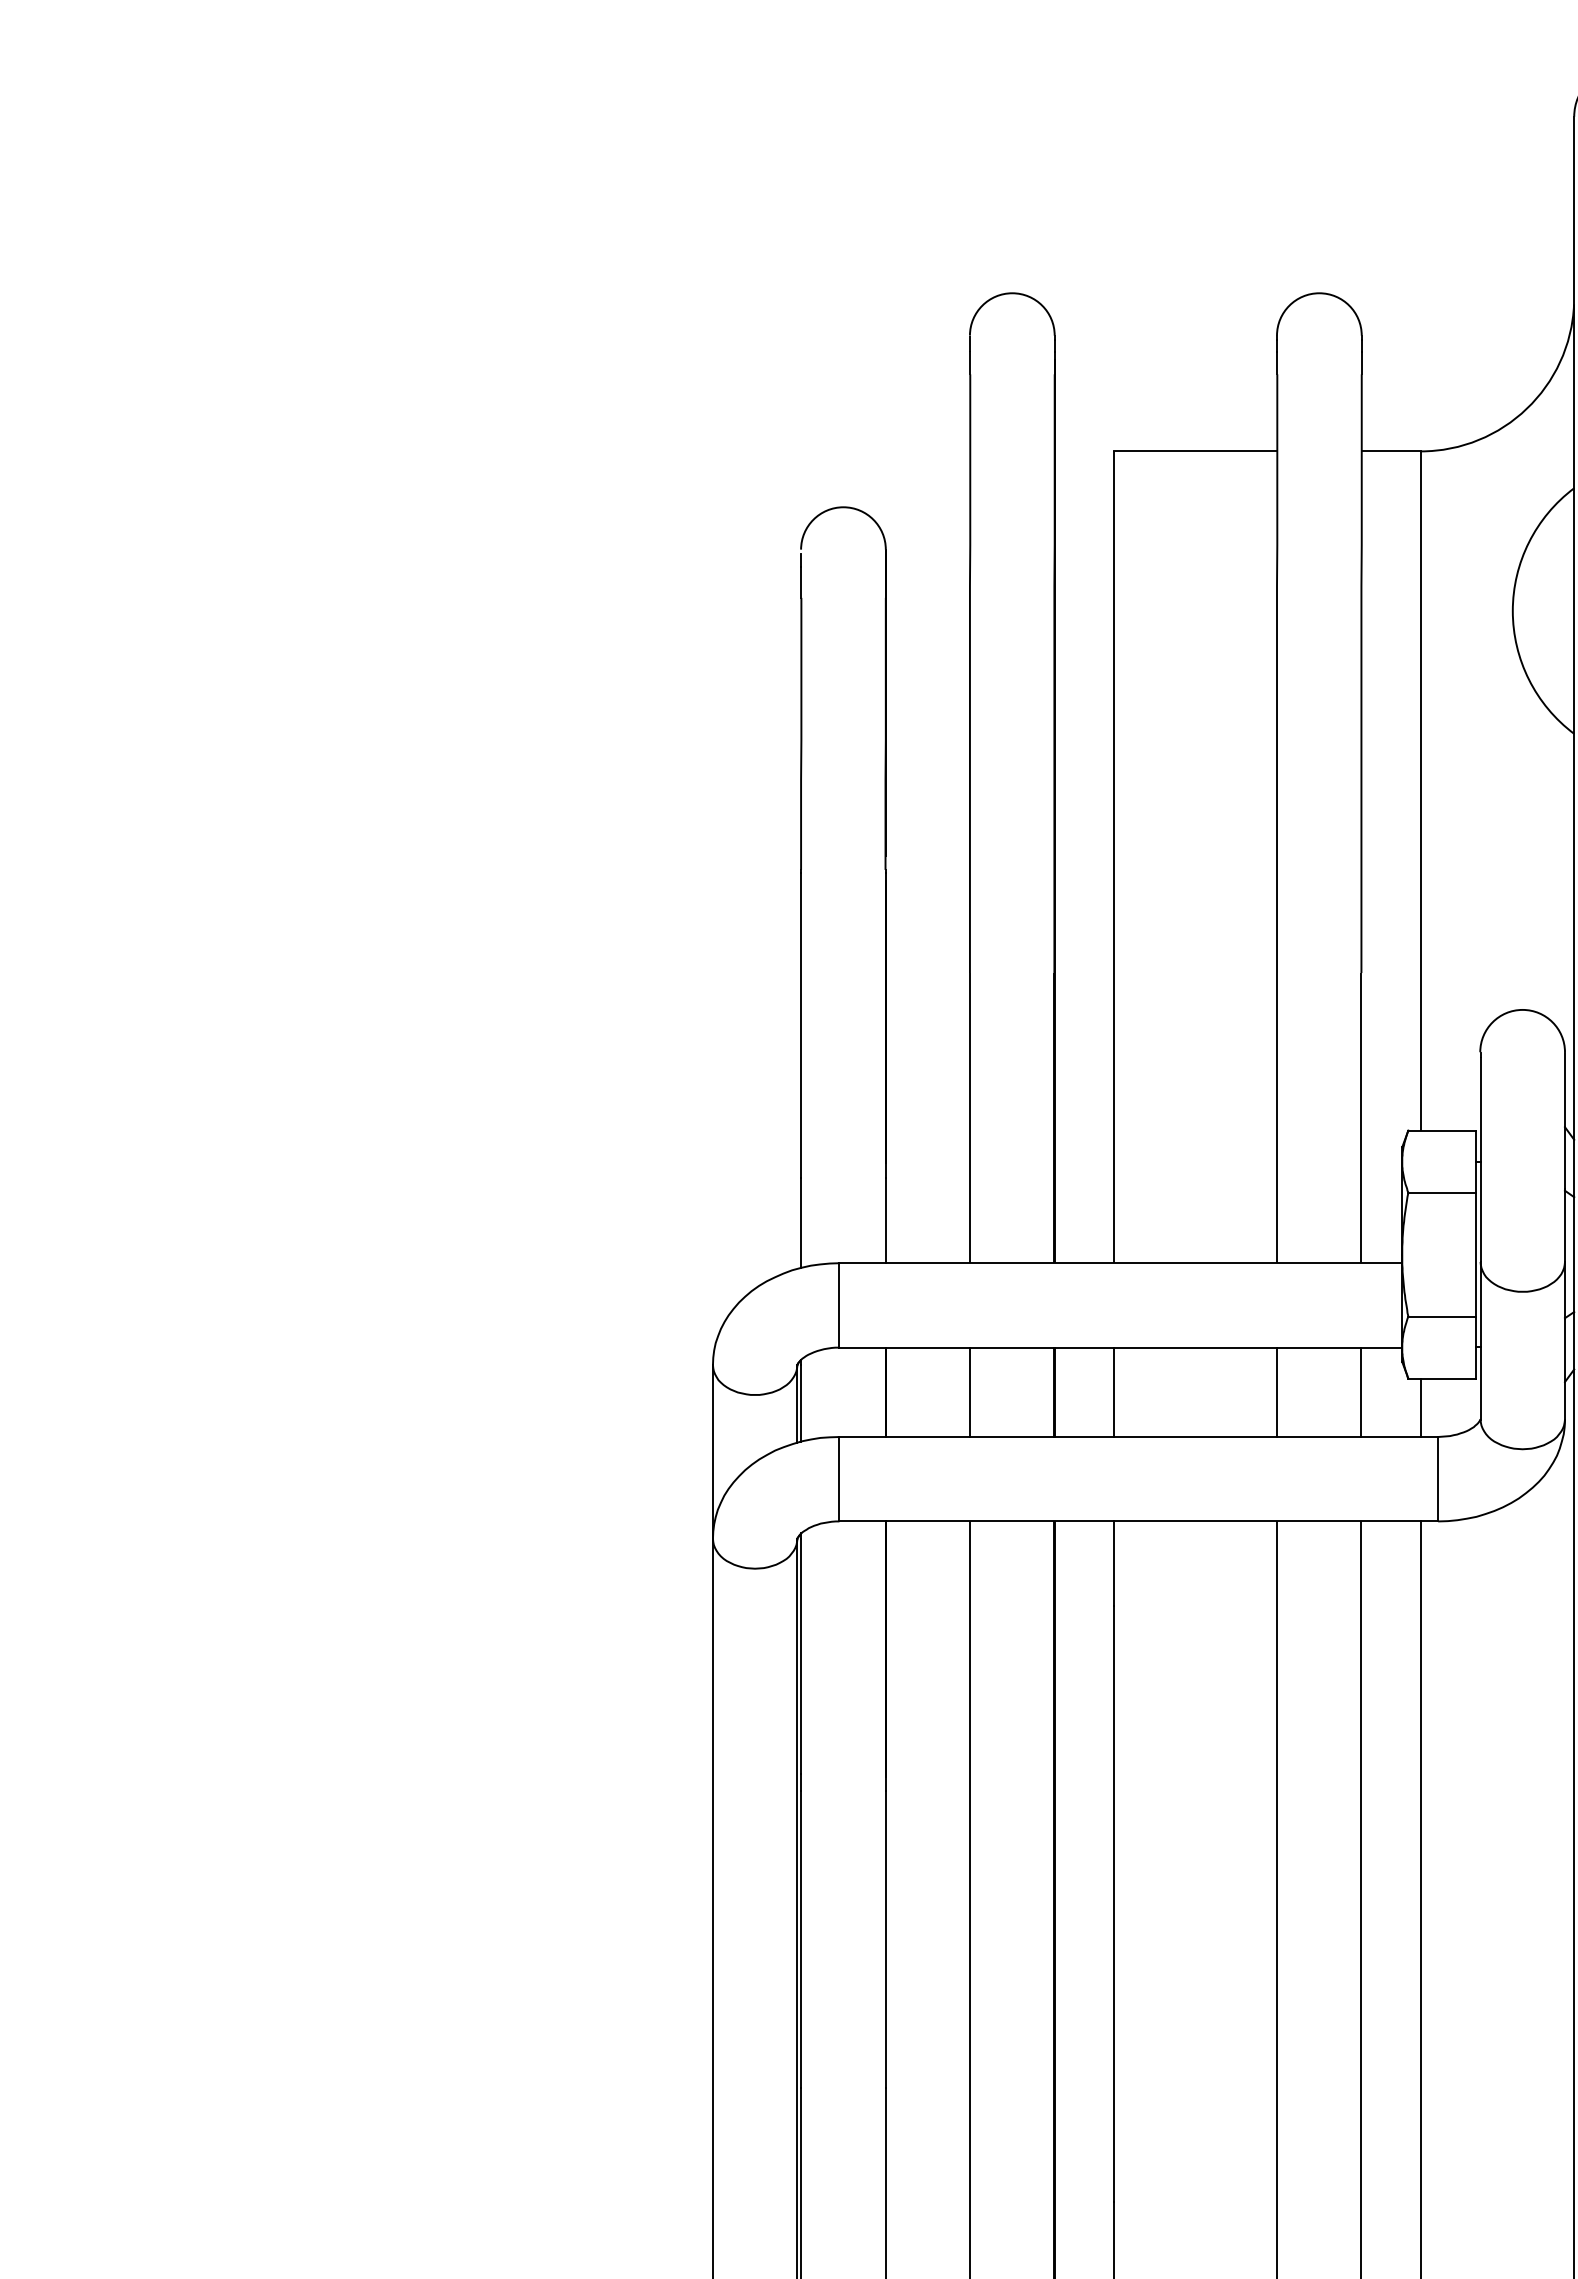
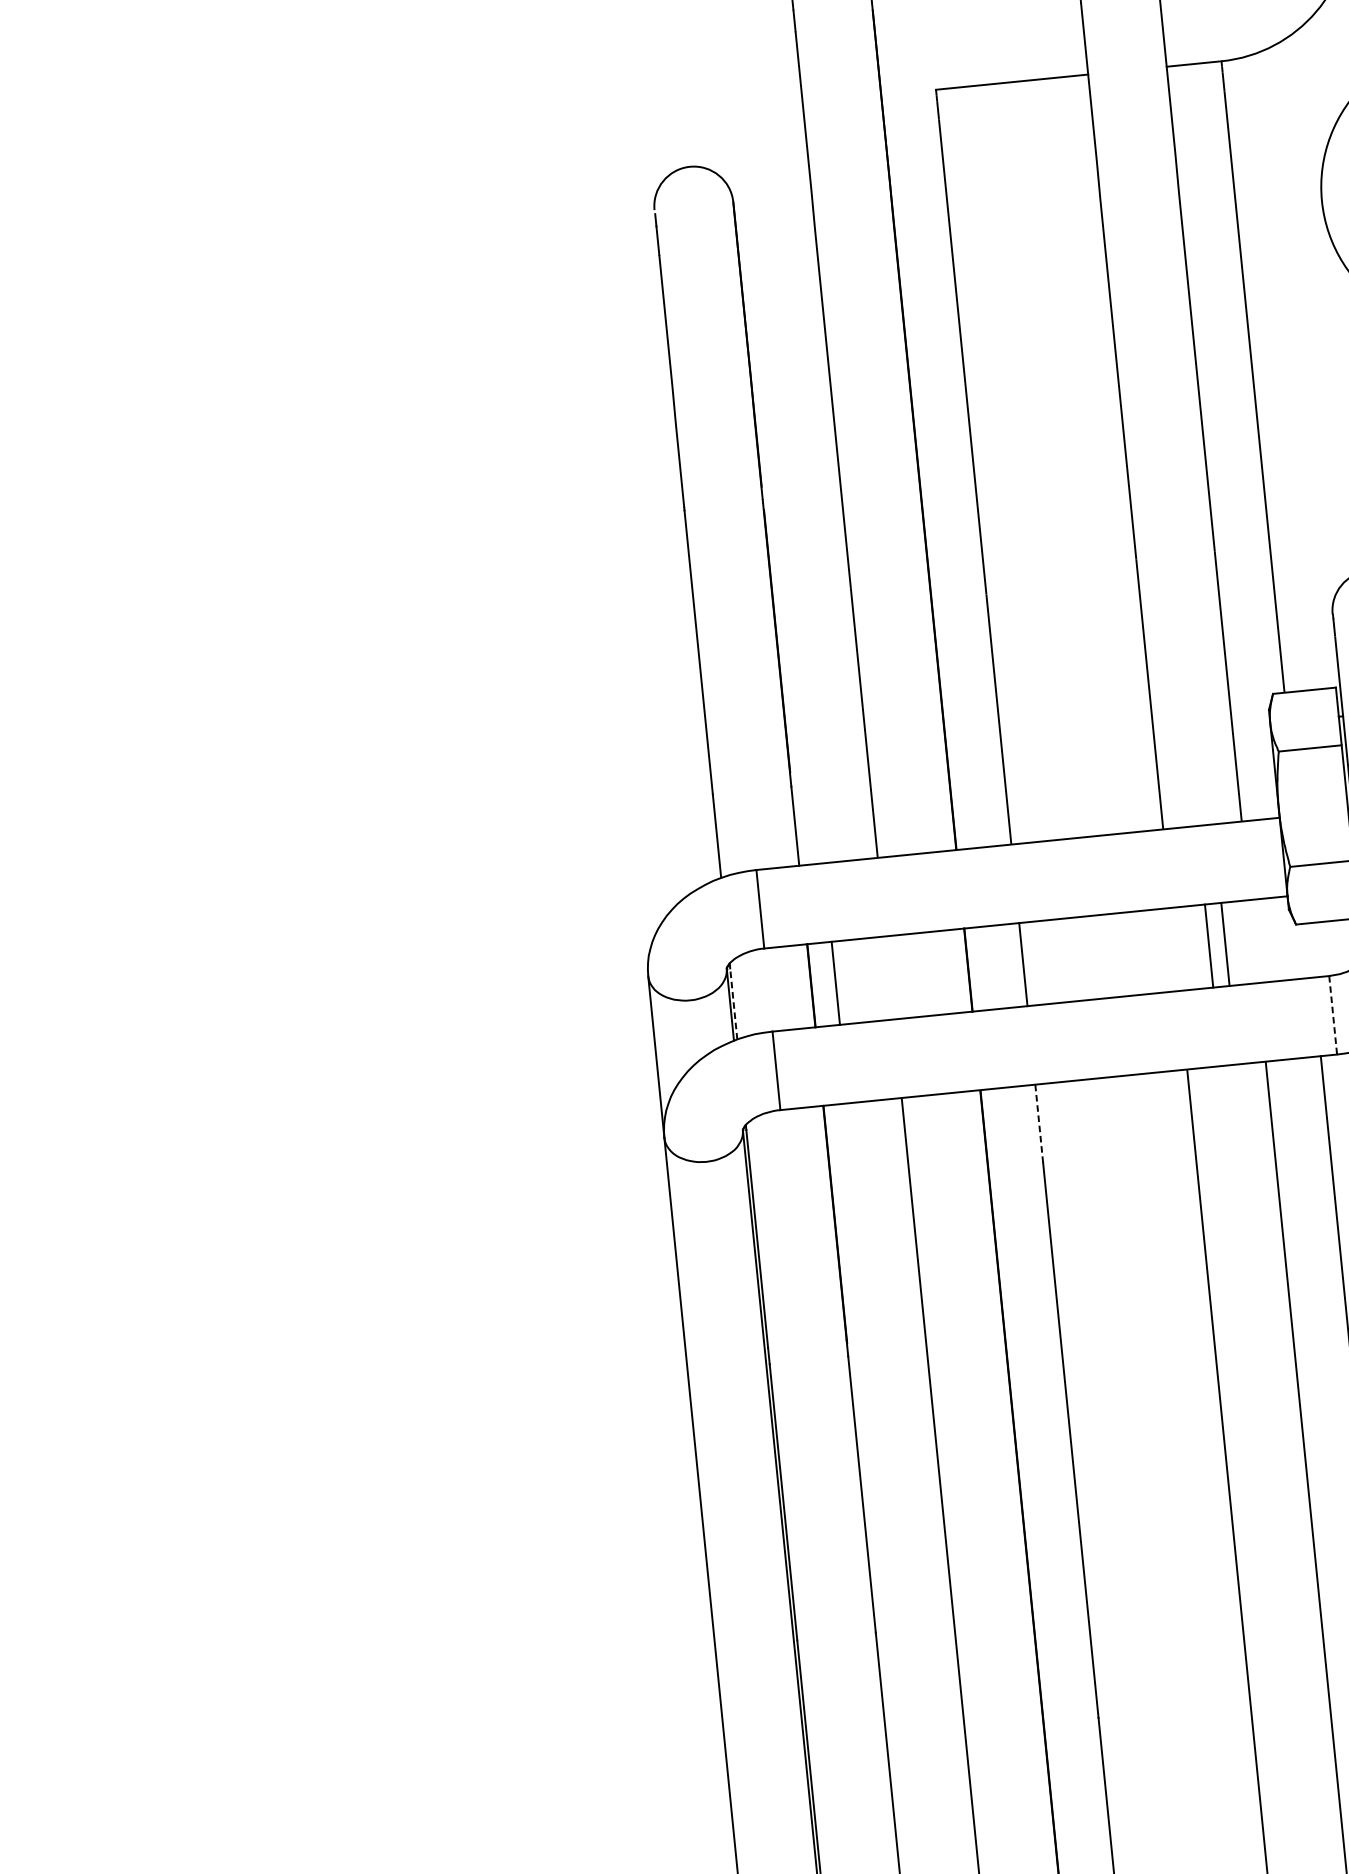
line: (969, 1392) -> (835, 983), moved
line: (1277, 1392) -> (1225, 944), moved
line: (1361, 1392) -> (1209, 946), moved
line: (801, 1402) -> (734, 1003), solid -> dashed
line: (1420, 1407) -> (1310, 950), removed
line: (1438, 1479) -> (1333, 1015), solid -> dashed
line: (1113, 1563) -> (1039, 1123), solid -> dashed

